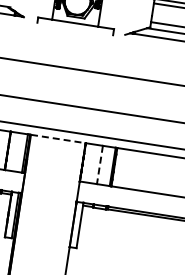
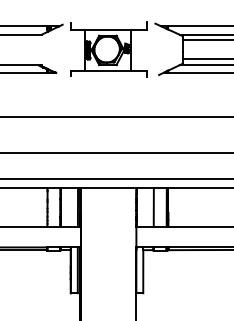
line: (58, 139) -> (108, 188), dashed -> solid
line: (99, 164) -> (153, 207), dashed -> solid

